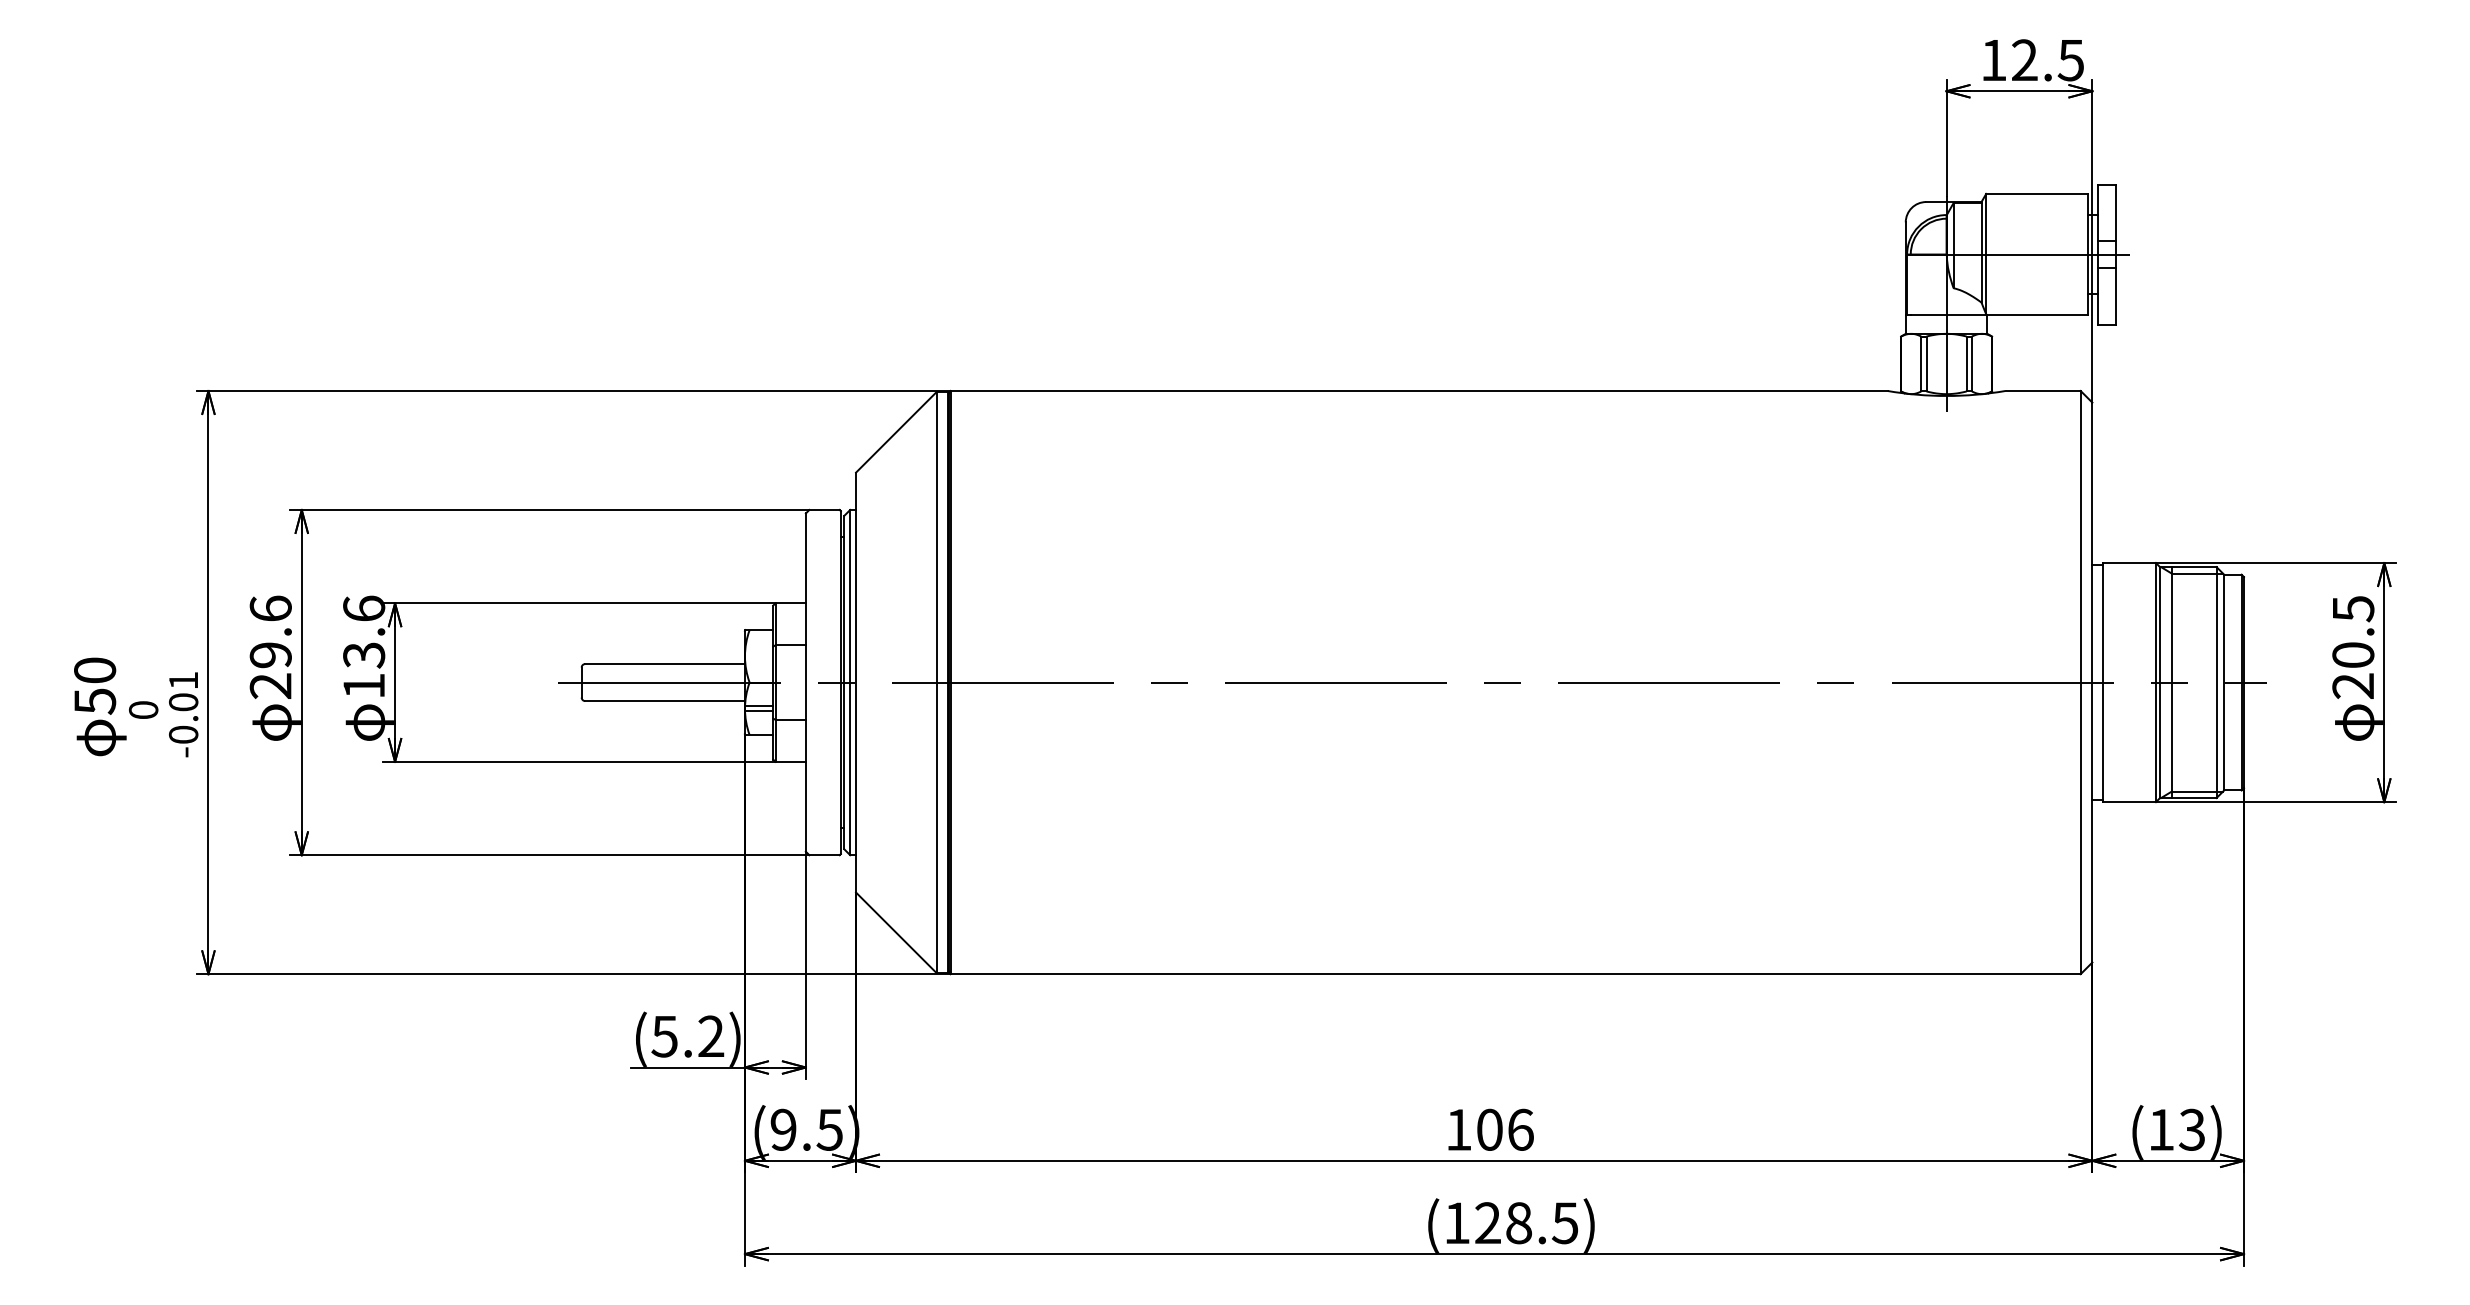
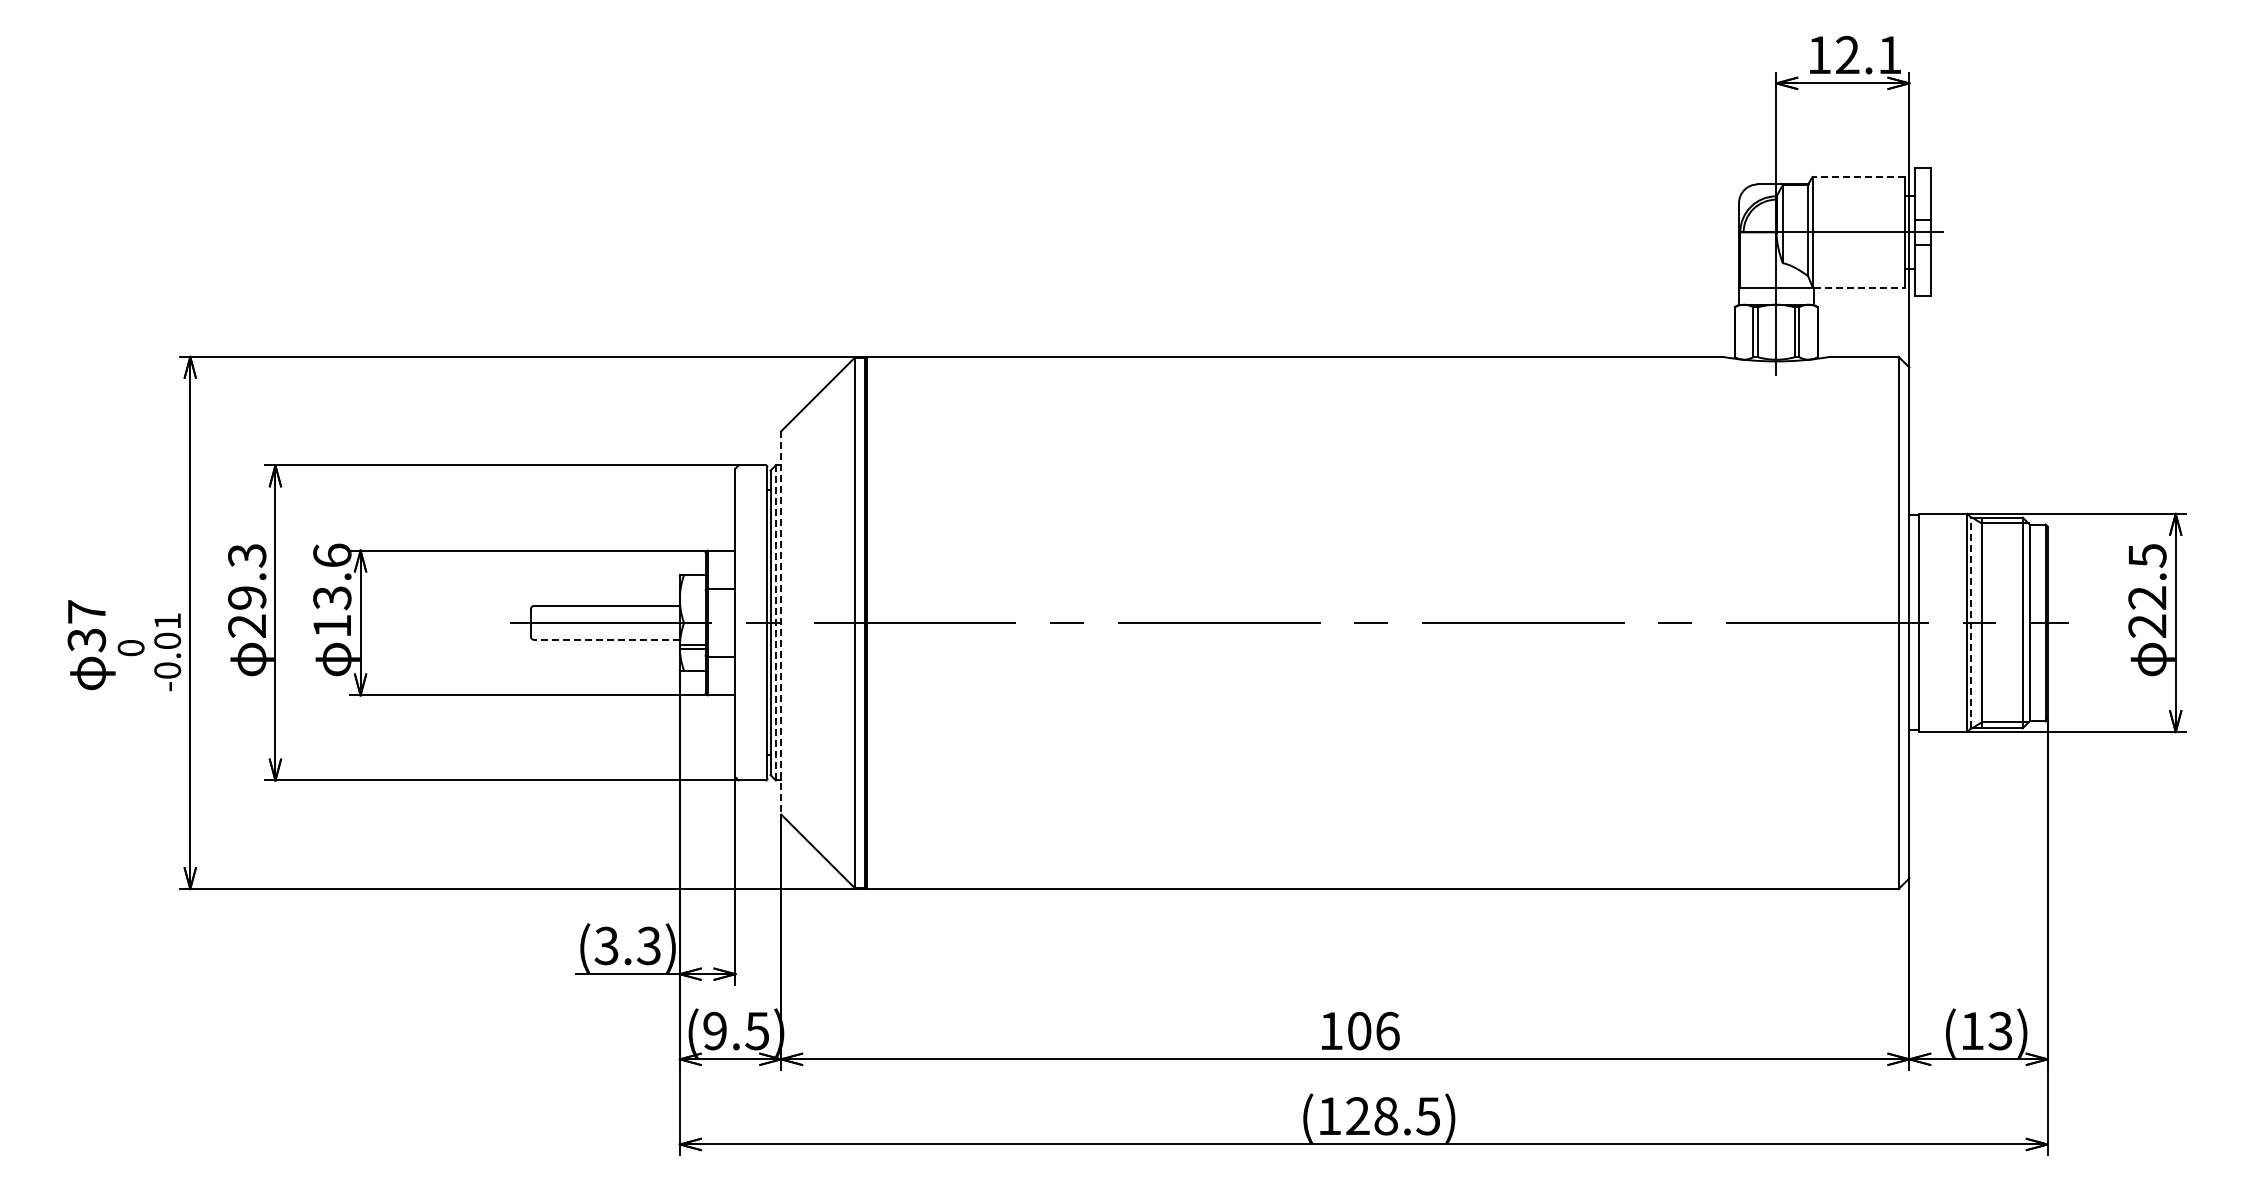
text: (2070, 60) -> (1889, 55), 12.5 -> 12.1
line: (2036, 194) -> (1858, 177), solid -> dashed
line: (2037, 314) -> (1859, 287), solid -> dashed
text: (271, 608) -> (247, 555), 29.6 -> 29.3
text: (2353, 654) -> (2147, 597), 20.5 -> 22.5
line: (849, 682) -> (775, 622), solid -> dashed
line: (856, 682) -> (781, 622), solid -> dashed
line: (2160, 682) -> (1971, 622), solid -> dashed
text: (94, 686) -> (86, 626), 50 -> 37
line: (664, 700) -> (606, 639), solid -> dashed
text: (687, 1036) -> (627, 945), (5.2) -> (3.3)

